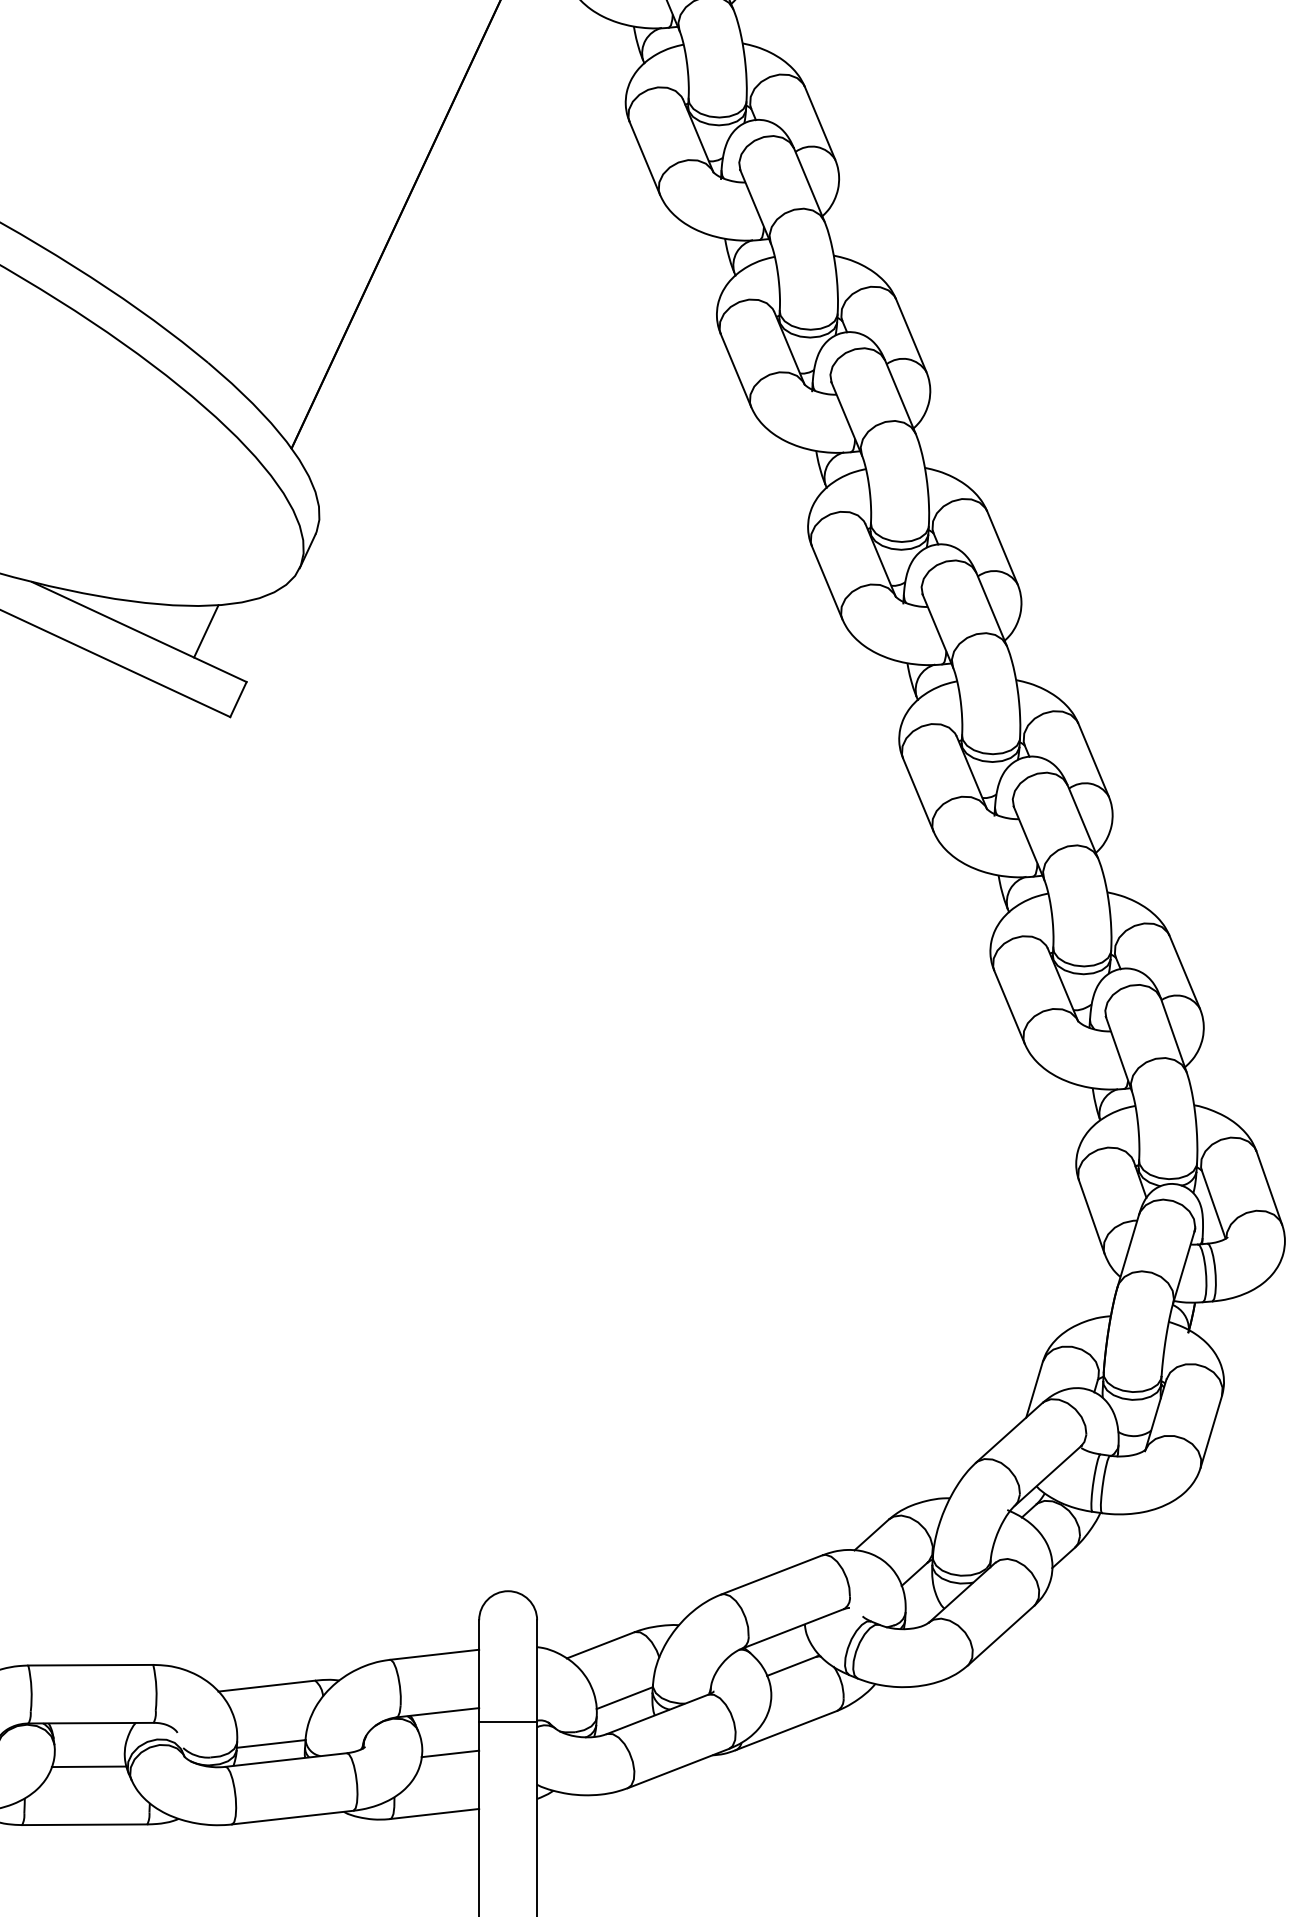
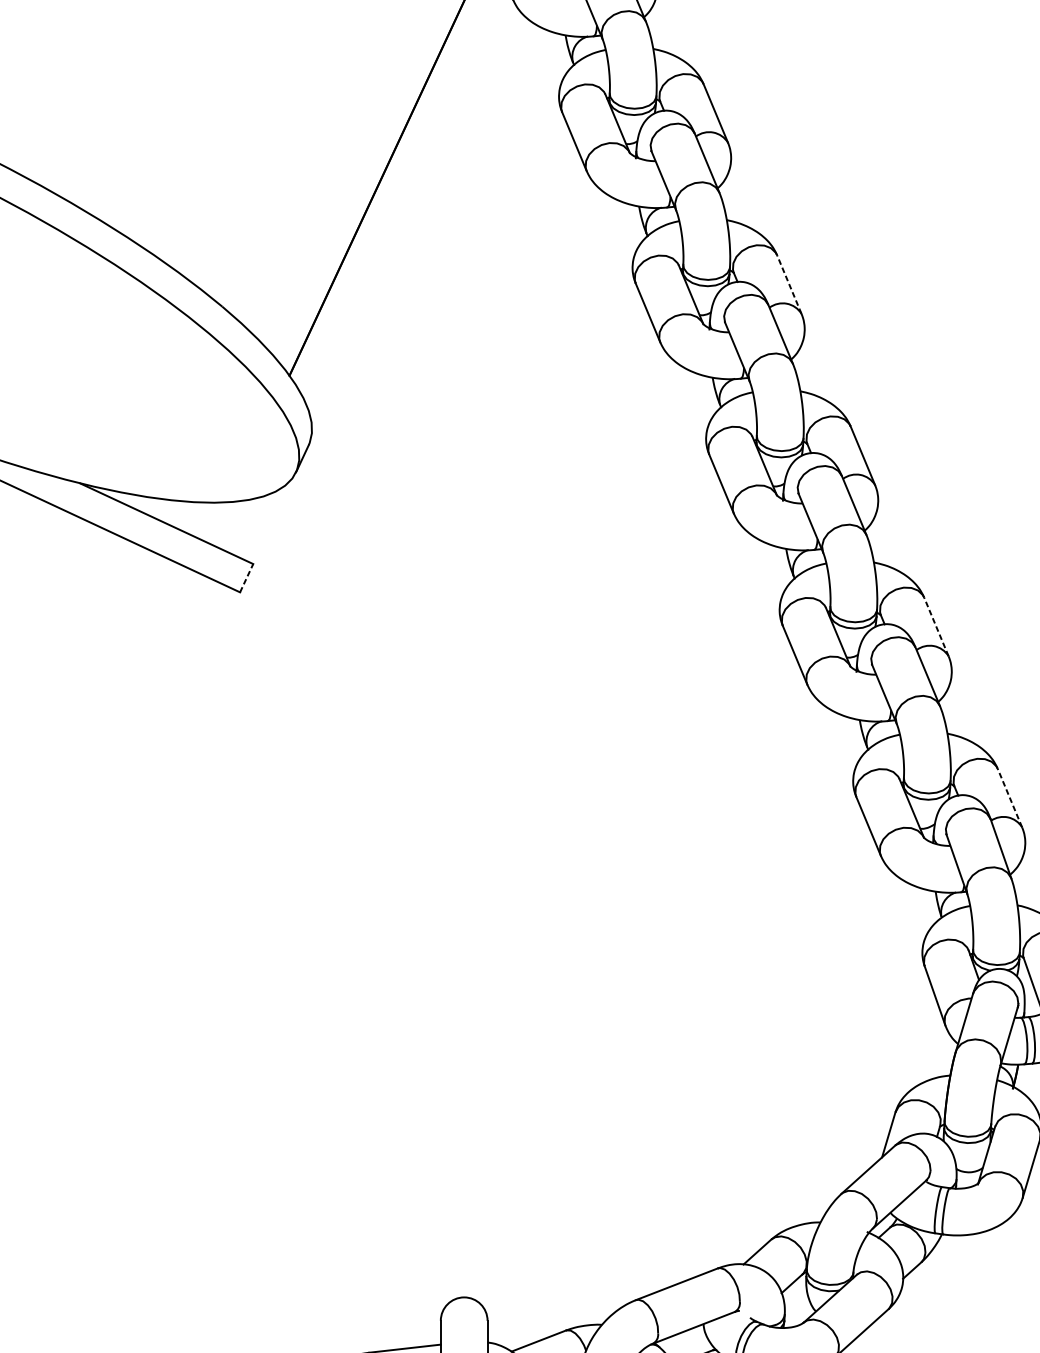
line: (911, 334) -> (789, 283), solid -> dashed
line: (206, 631) -> (220, 523), removed
line: (238, 699) -> (246, 578), solid -> dashed
line: (1093, 759) -> (936, 626), solid -> dashed
line: (1184, 971) -> (1009, 797), solid -> dashed

